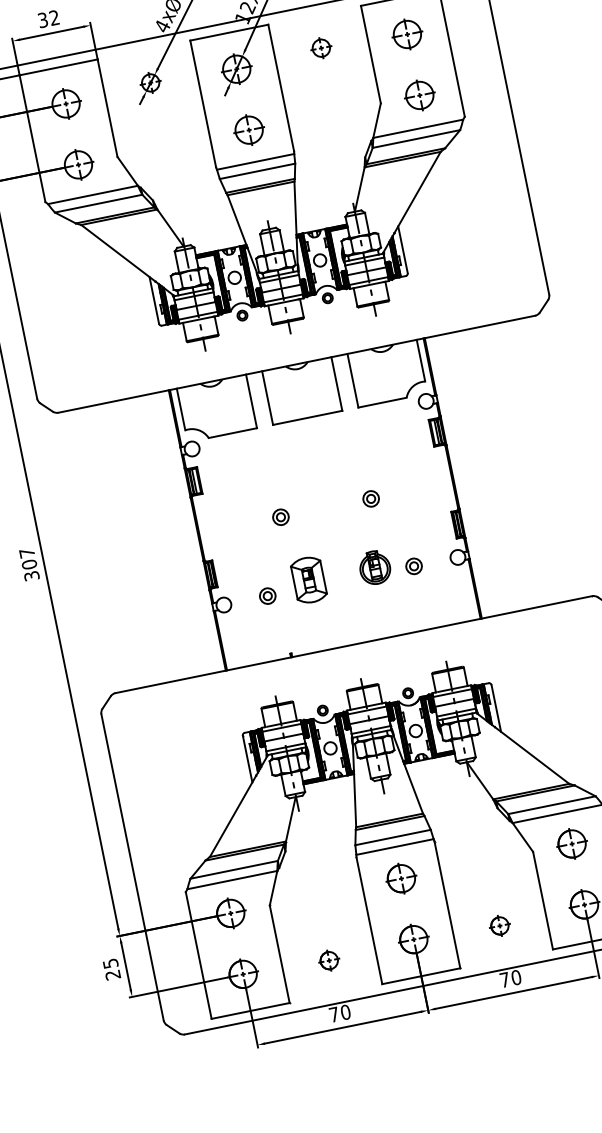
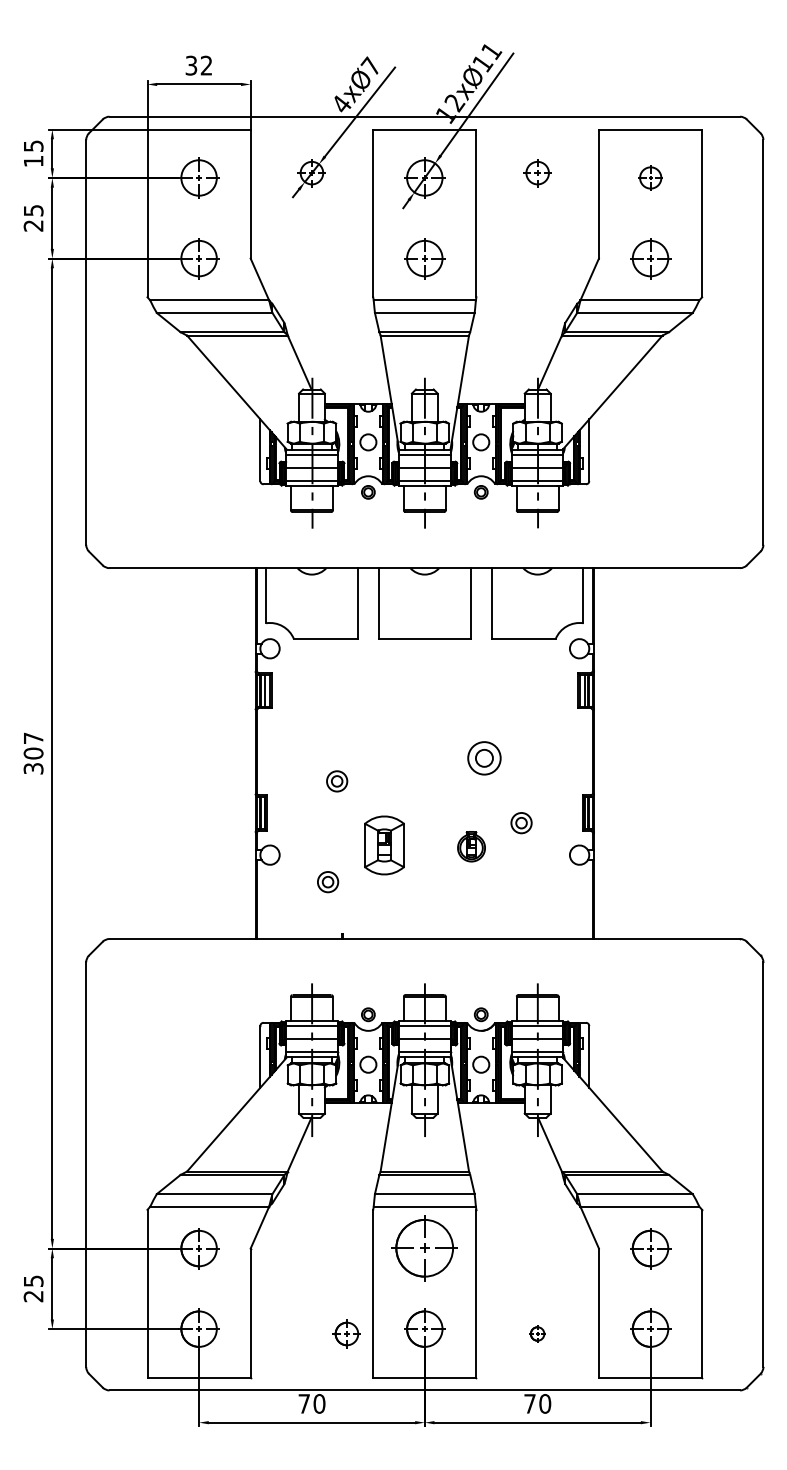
part: (407, 34) -> (650, 177), size x0.6
part: (371, 498) -> (484, 758), size x1.6
part: (281, 517) -> (337, 781), moved
part: (414, 566) -> (521, 823), moved
part: (374, 567) -> (471, 846), size x0.7
part: (268, 596) -> (328, 882), moved
part: (401, 878) -> (424, 1248), size x1.6
part: (499, 925) -> (537, 1333), size x0.6
part: (328, 960) -> (346, 1333), moved

